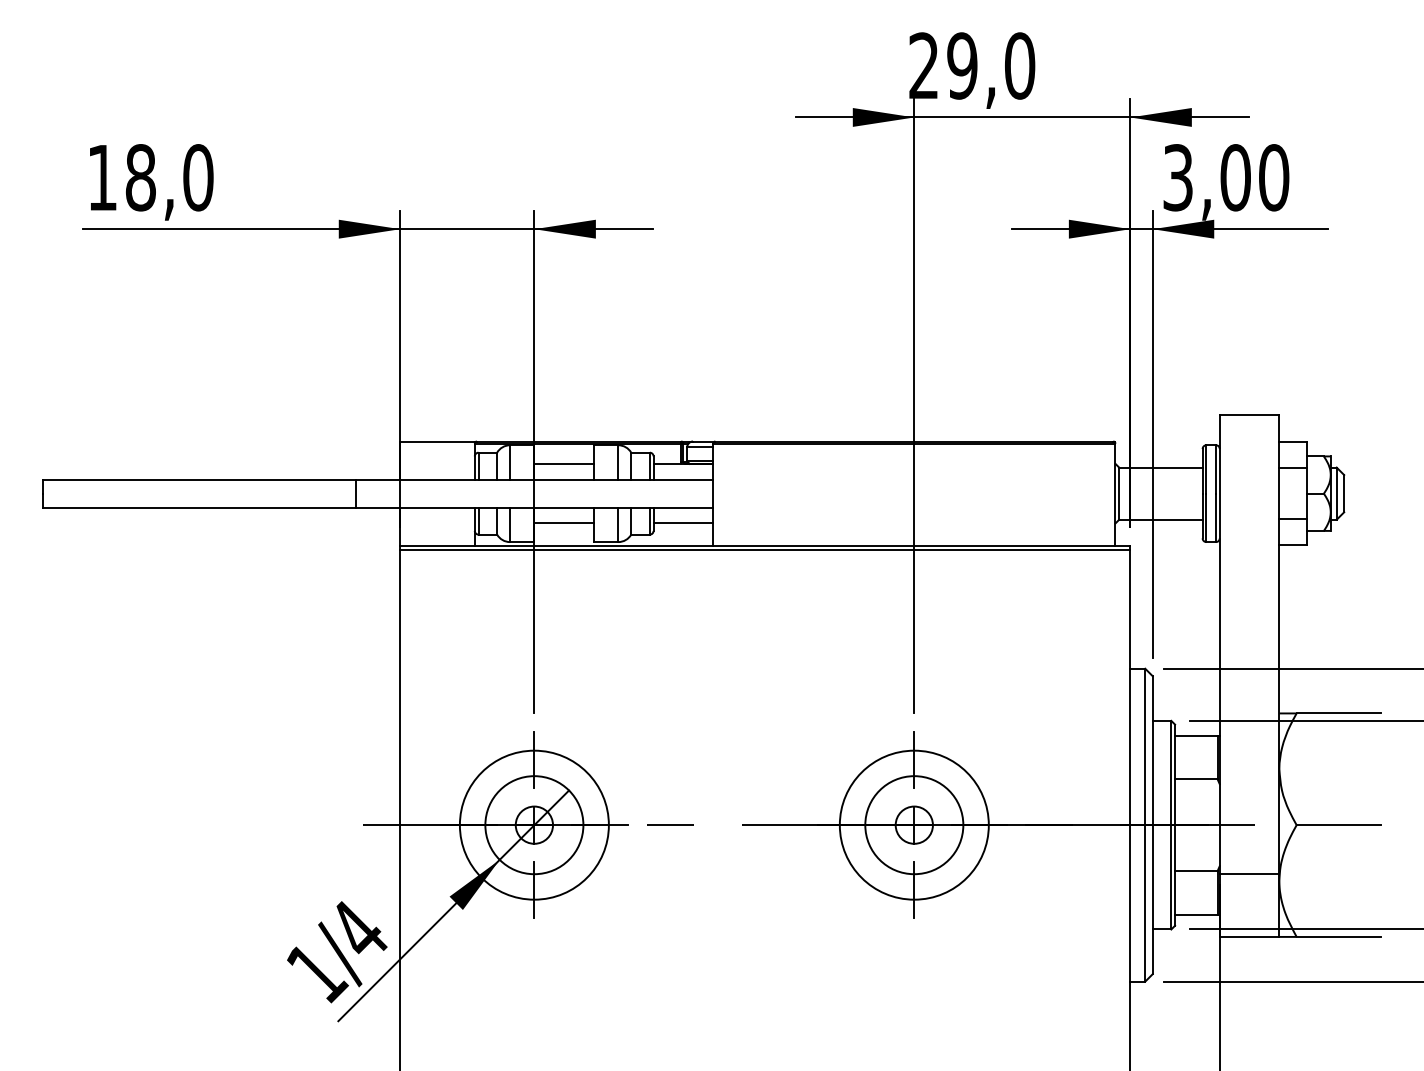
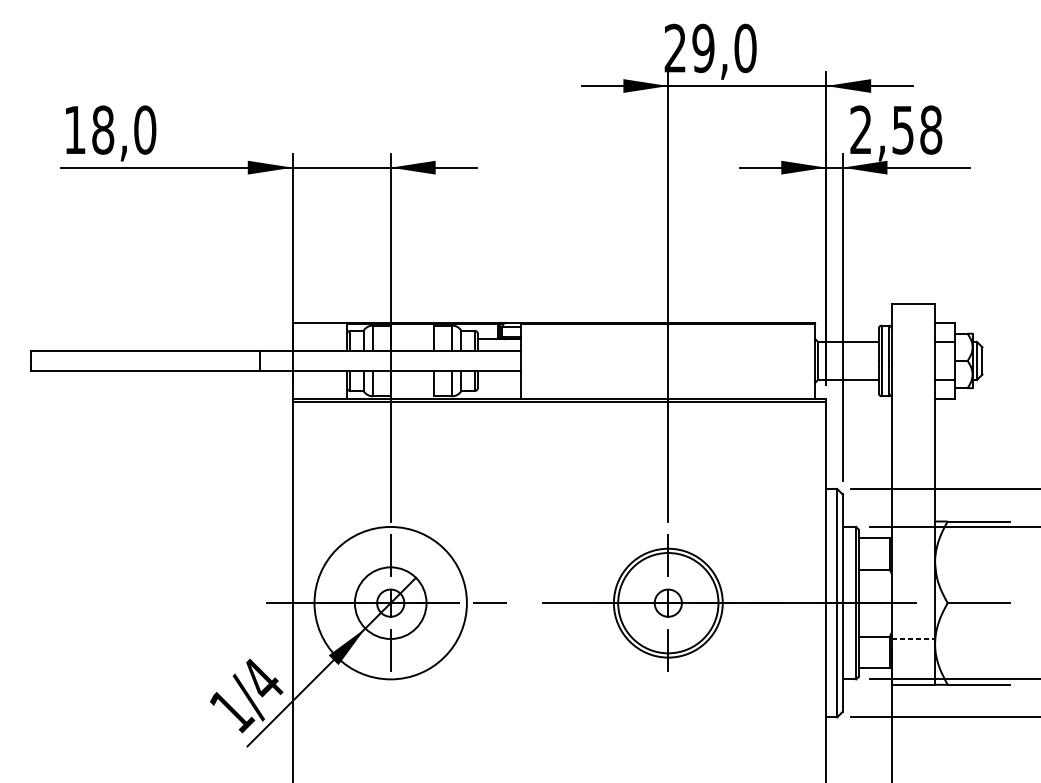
text: (1226, 177) -> (896, 129), 3,00 -> 2,58
line: (563, 463) -> (411, 338), removed
line: (563, 523) -> (411, 382), removed
line: (683, 523) -> (499, 382), removed
circle: (533, 824) -> (390, 602), size x1.4
circle: (914, 825) -> (668, 603), size x1.4
line: (1249, 873) -> (913, 638), solid -> dashed

